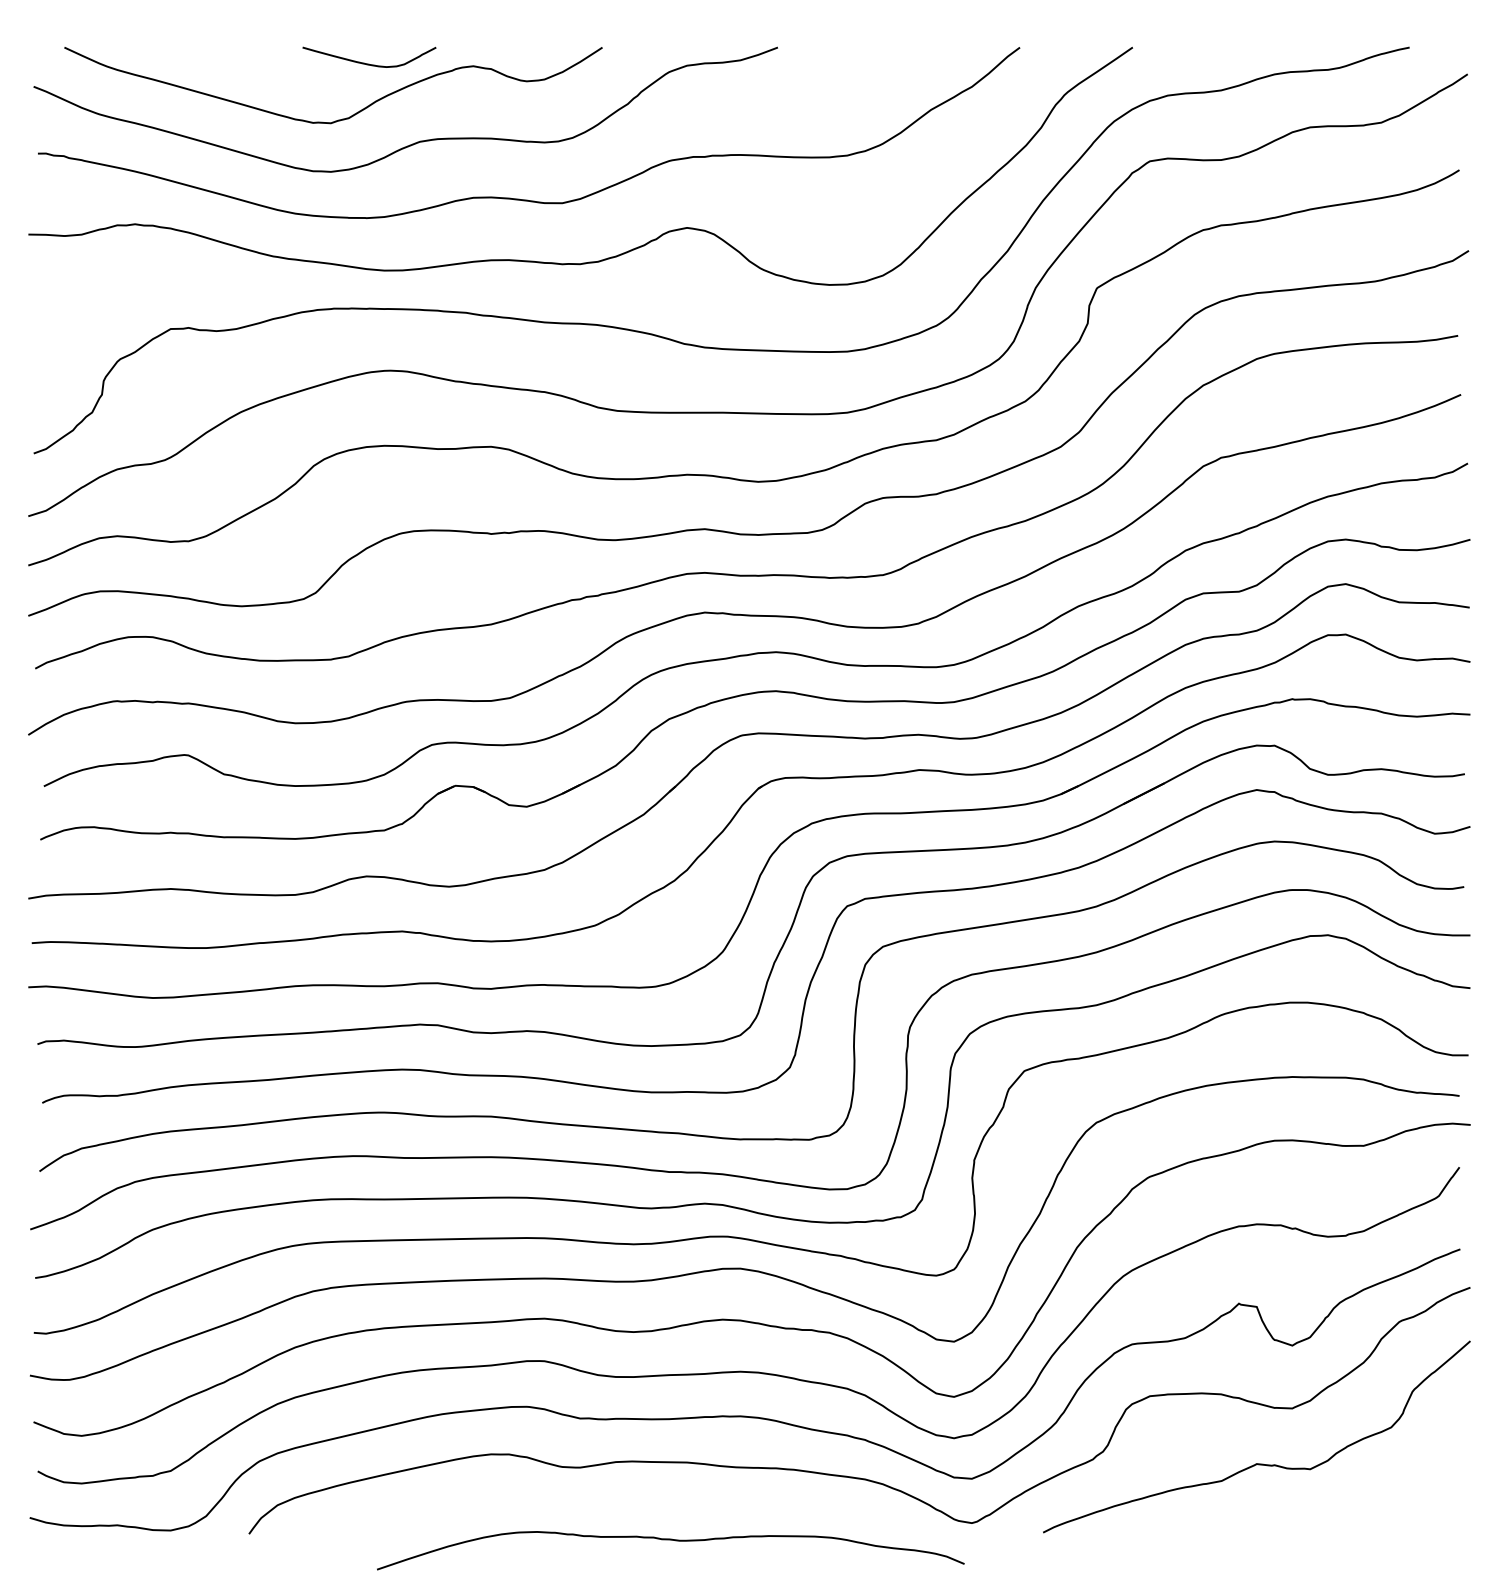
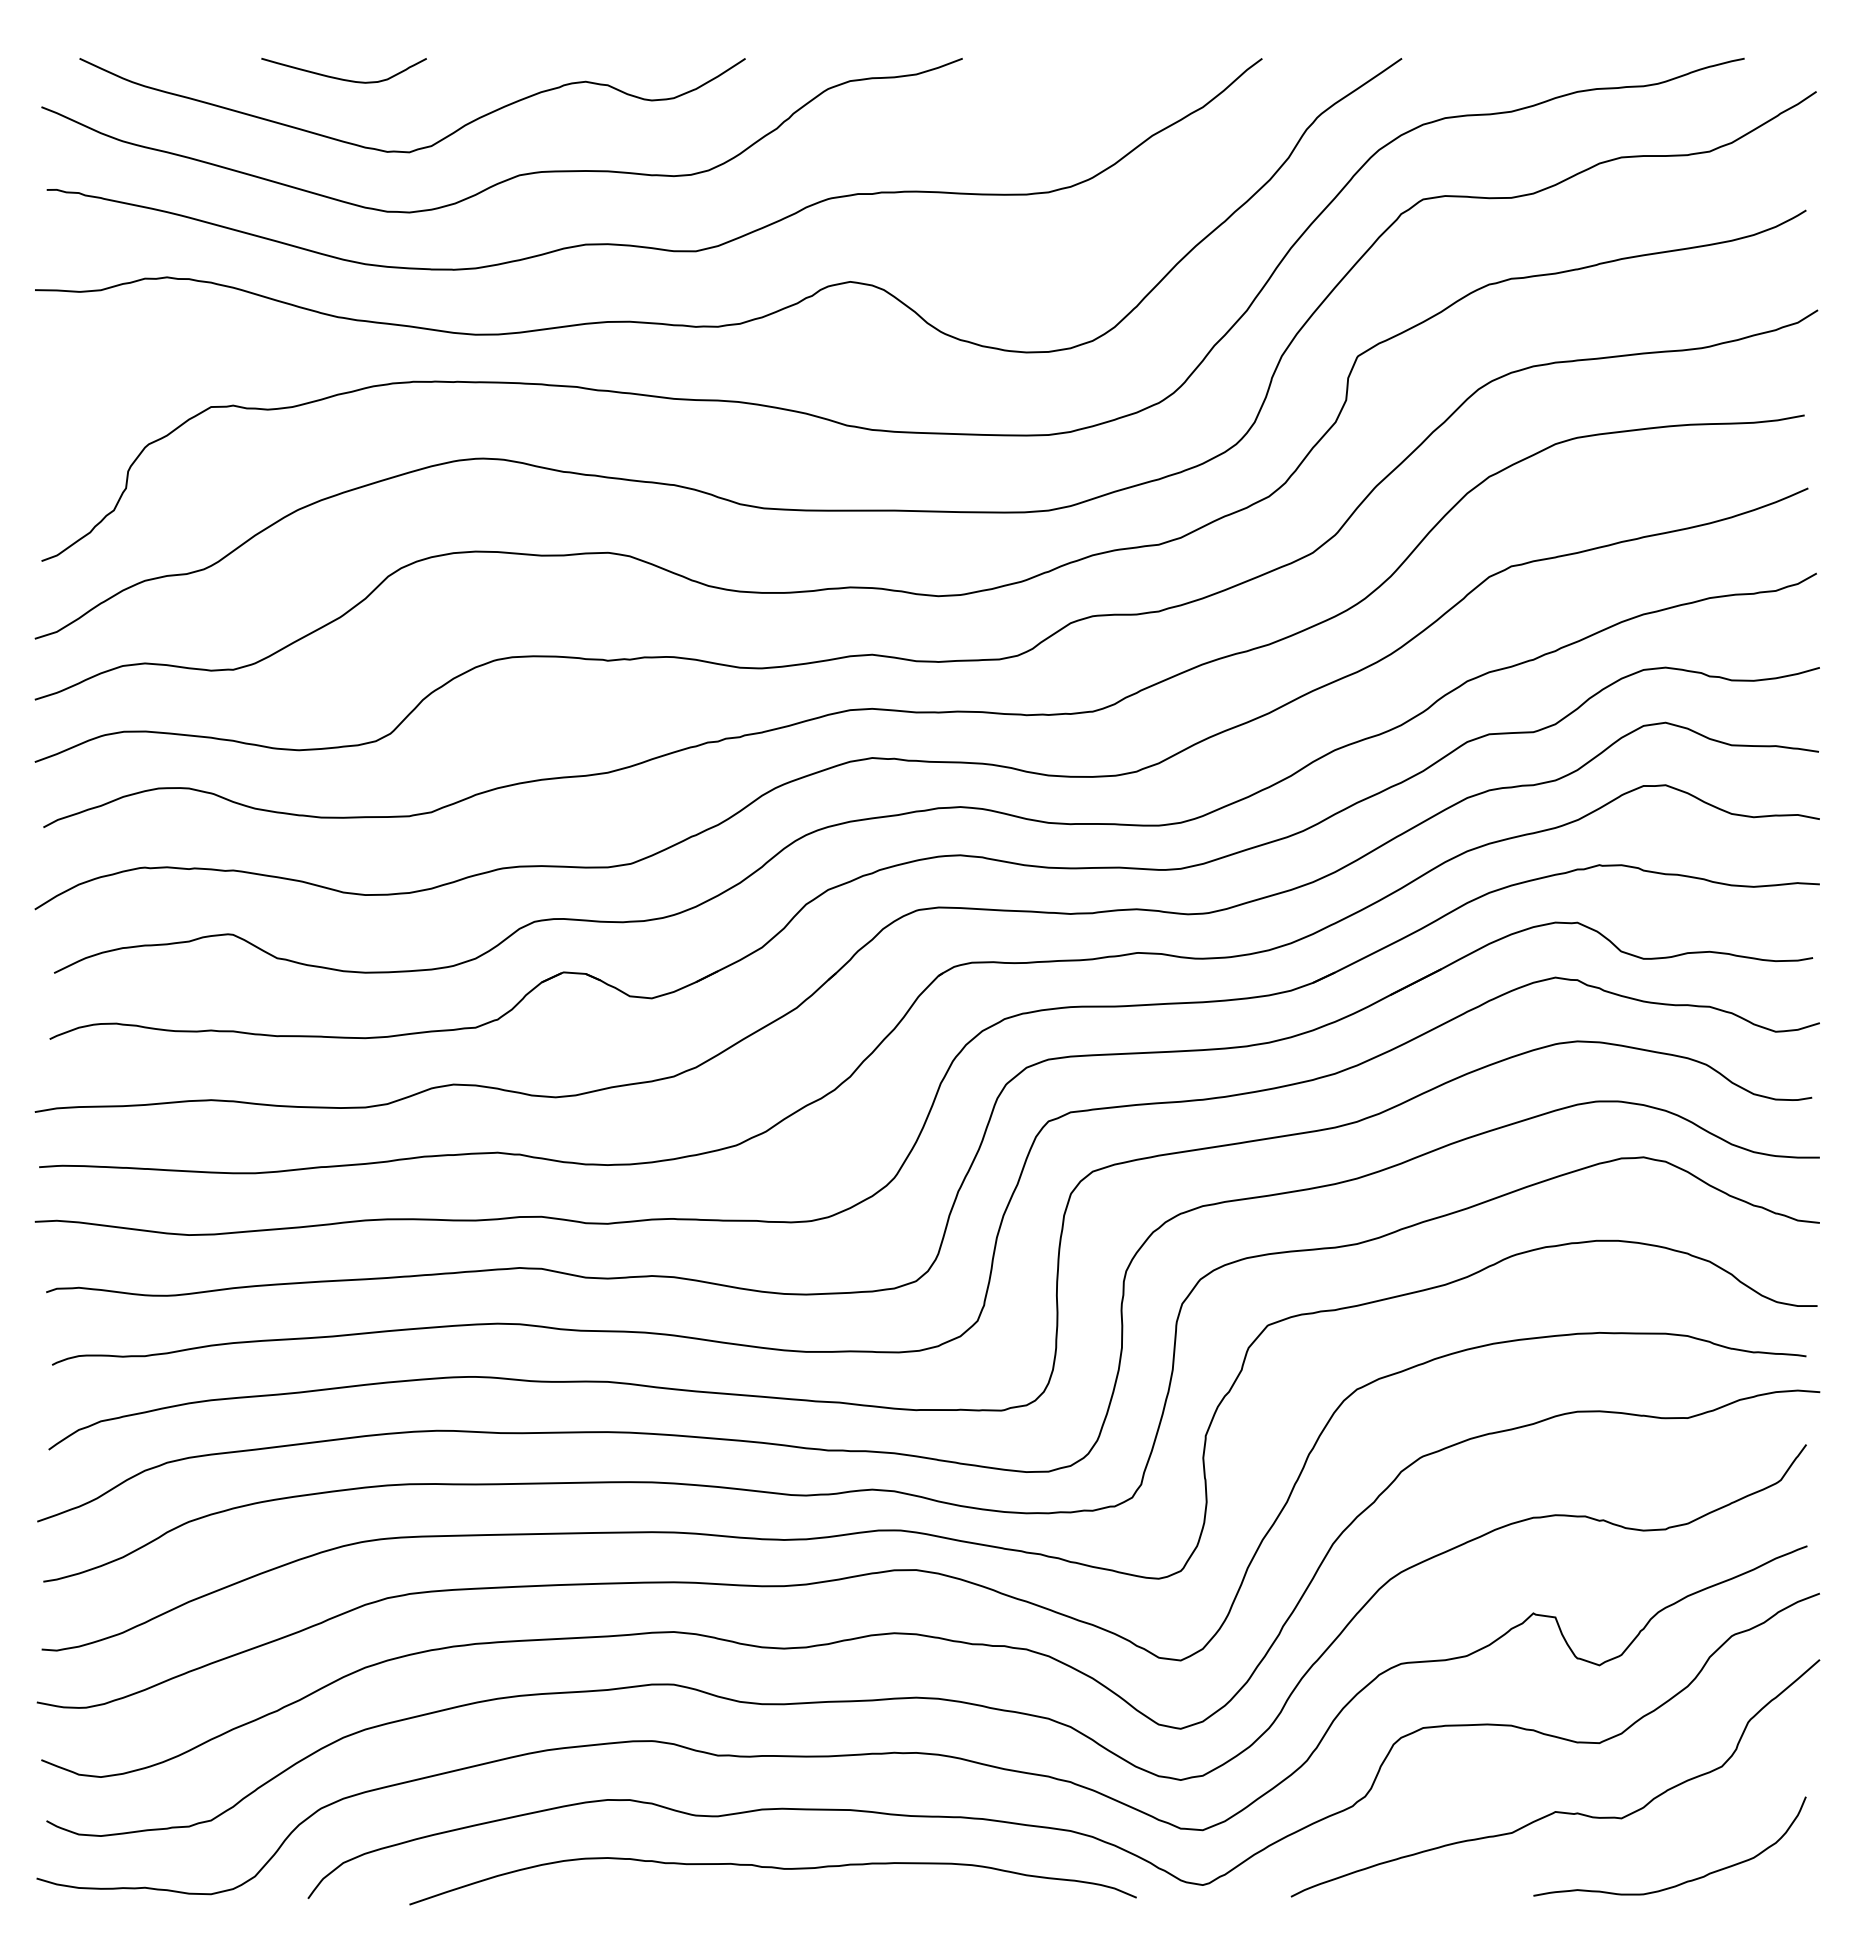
curve: (368, 63) -> (342, 78), moved
curve: (1361, 1520) -> (1684, 1881), added
curve: (670, 1540) -> (772, 1868), moved

